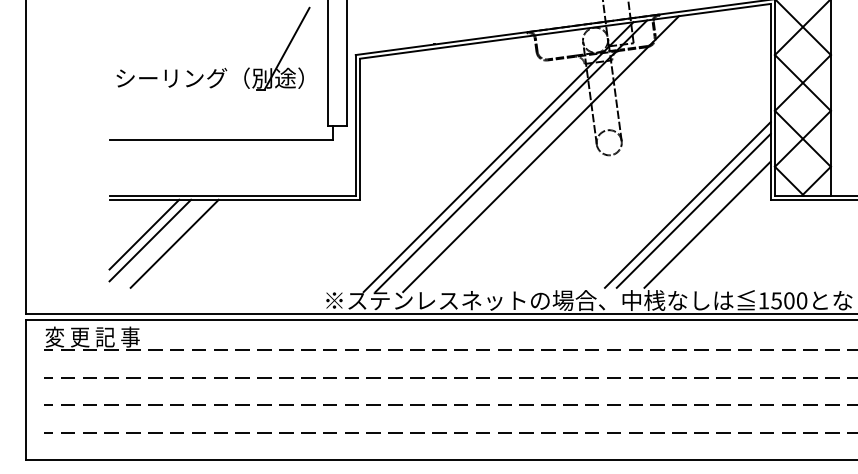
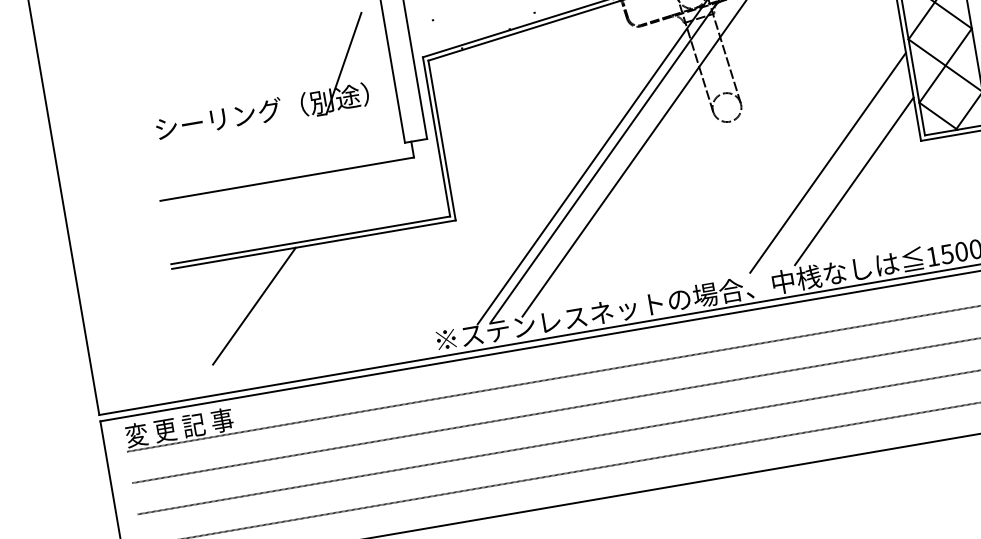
line: (693, 210) -> (835, 168), removed
line: (144, 234) -> (218, 301), removed
line: (150, 240) -> (226, 307), removed

